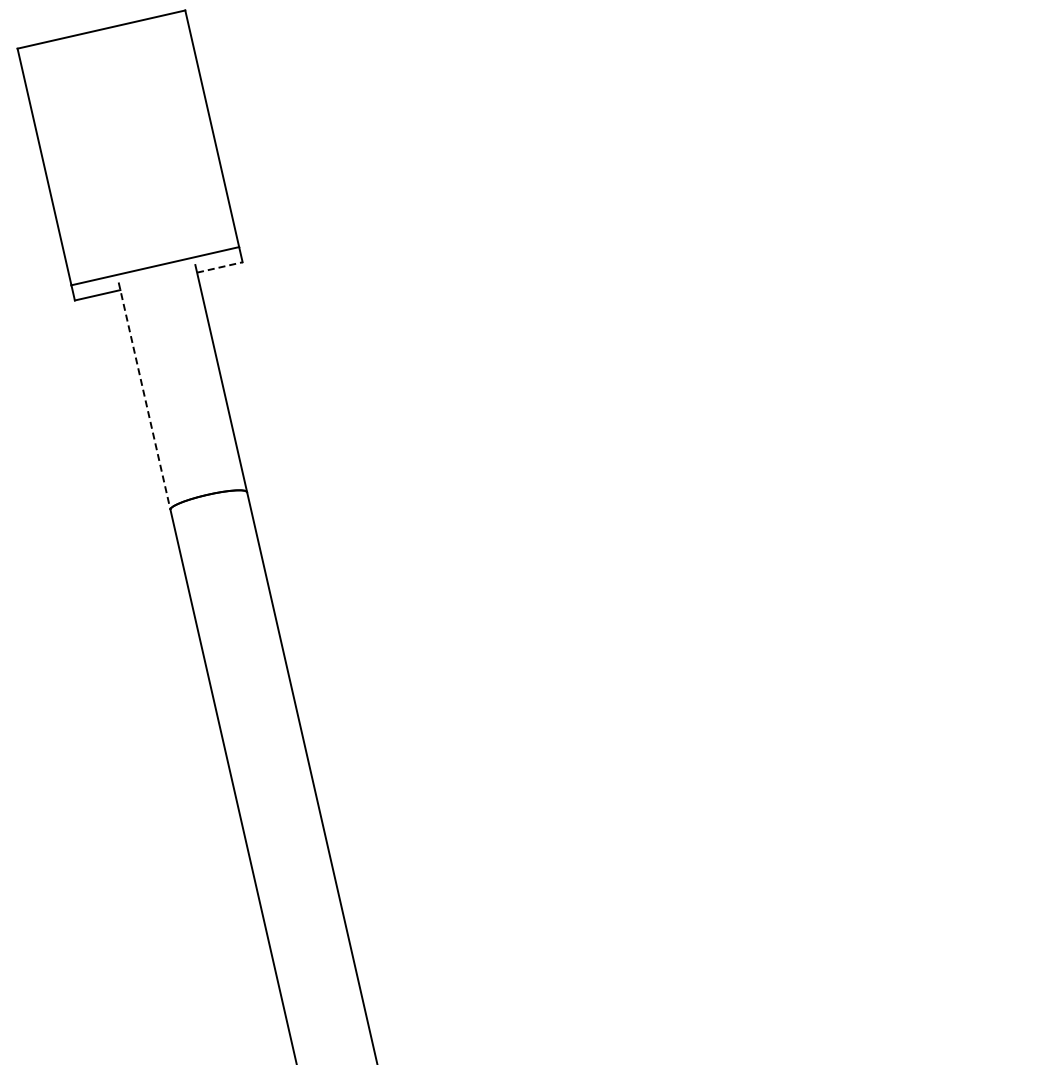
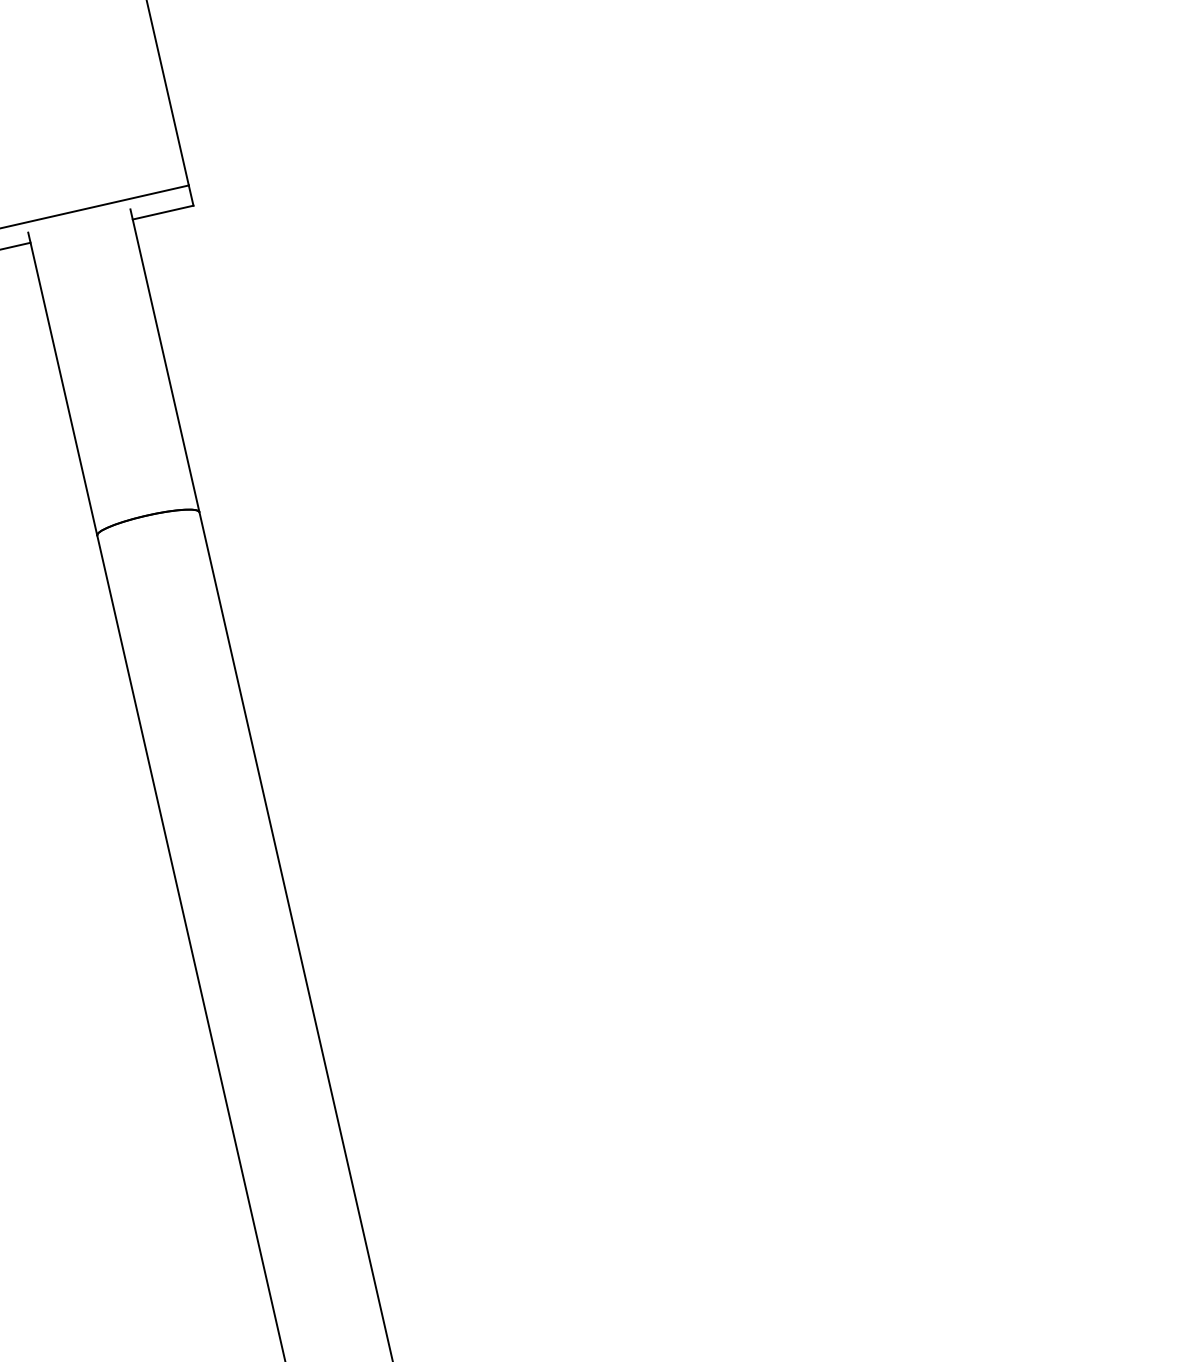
line: (220, 267) -> (163, 212), dashed -> solid
line: (144, 396) -> (62, 384), dashed -> solid

